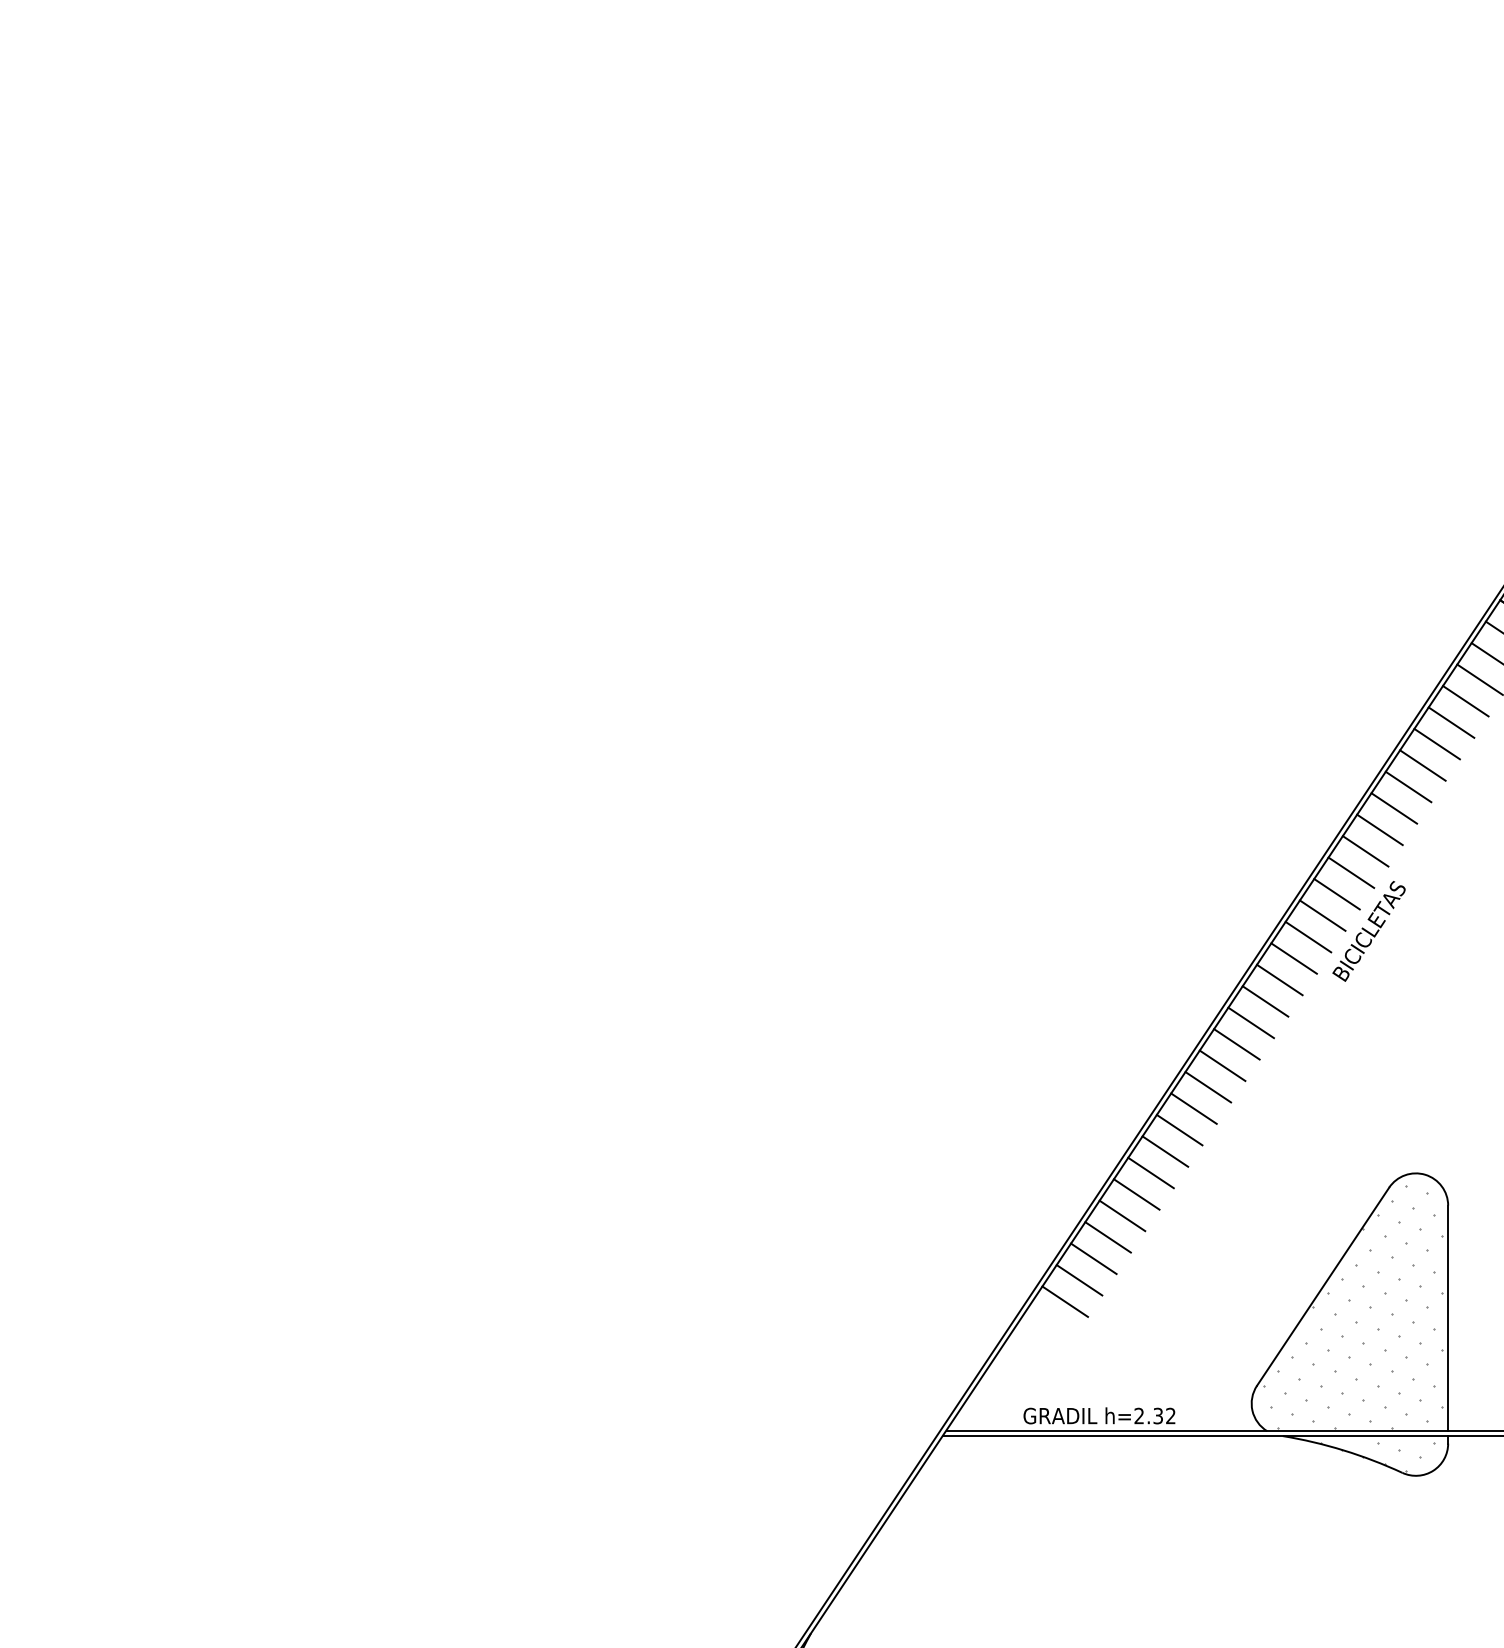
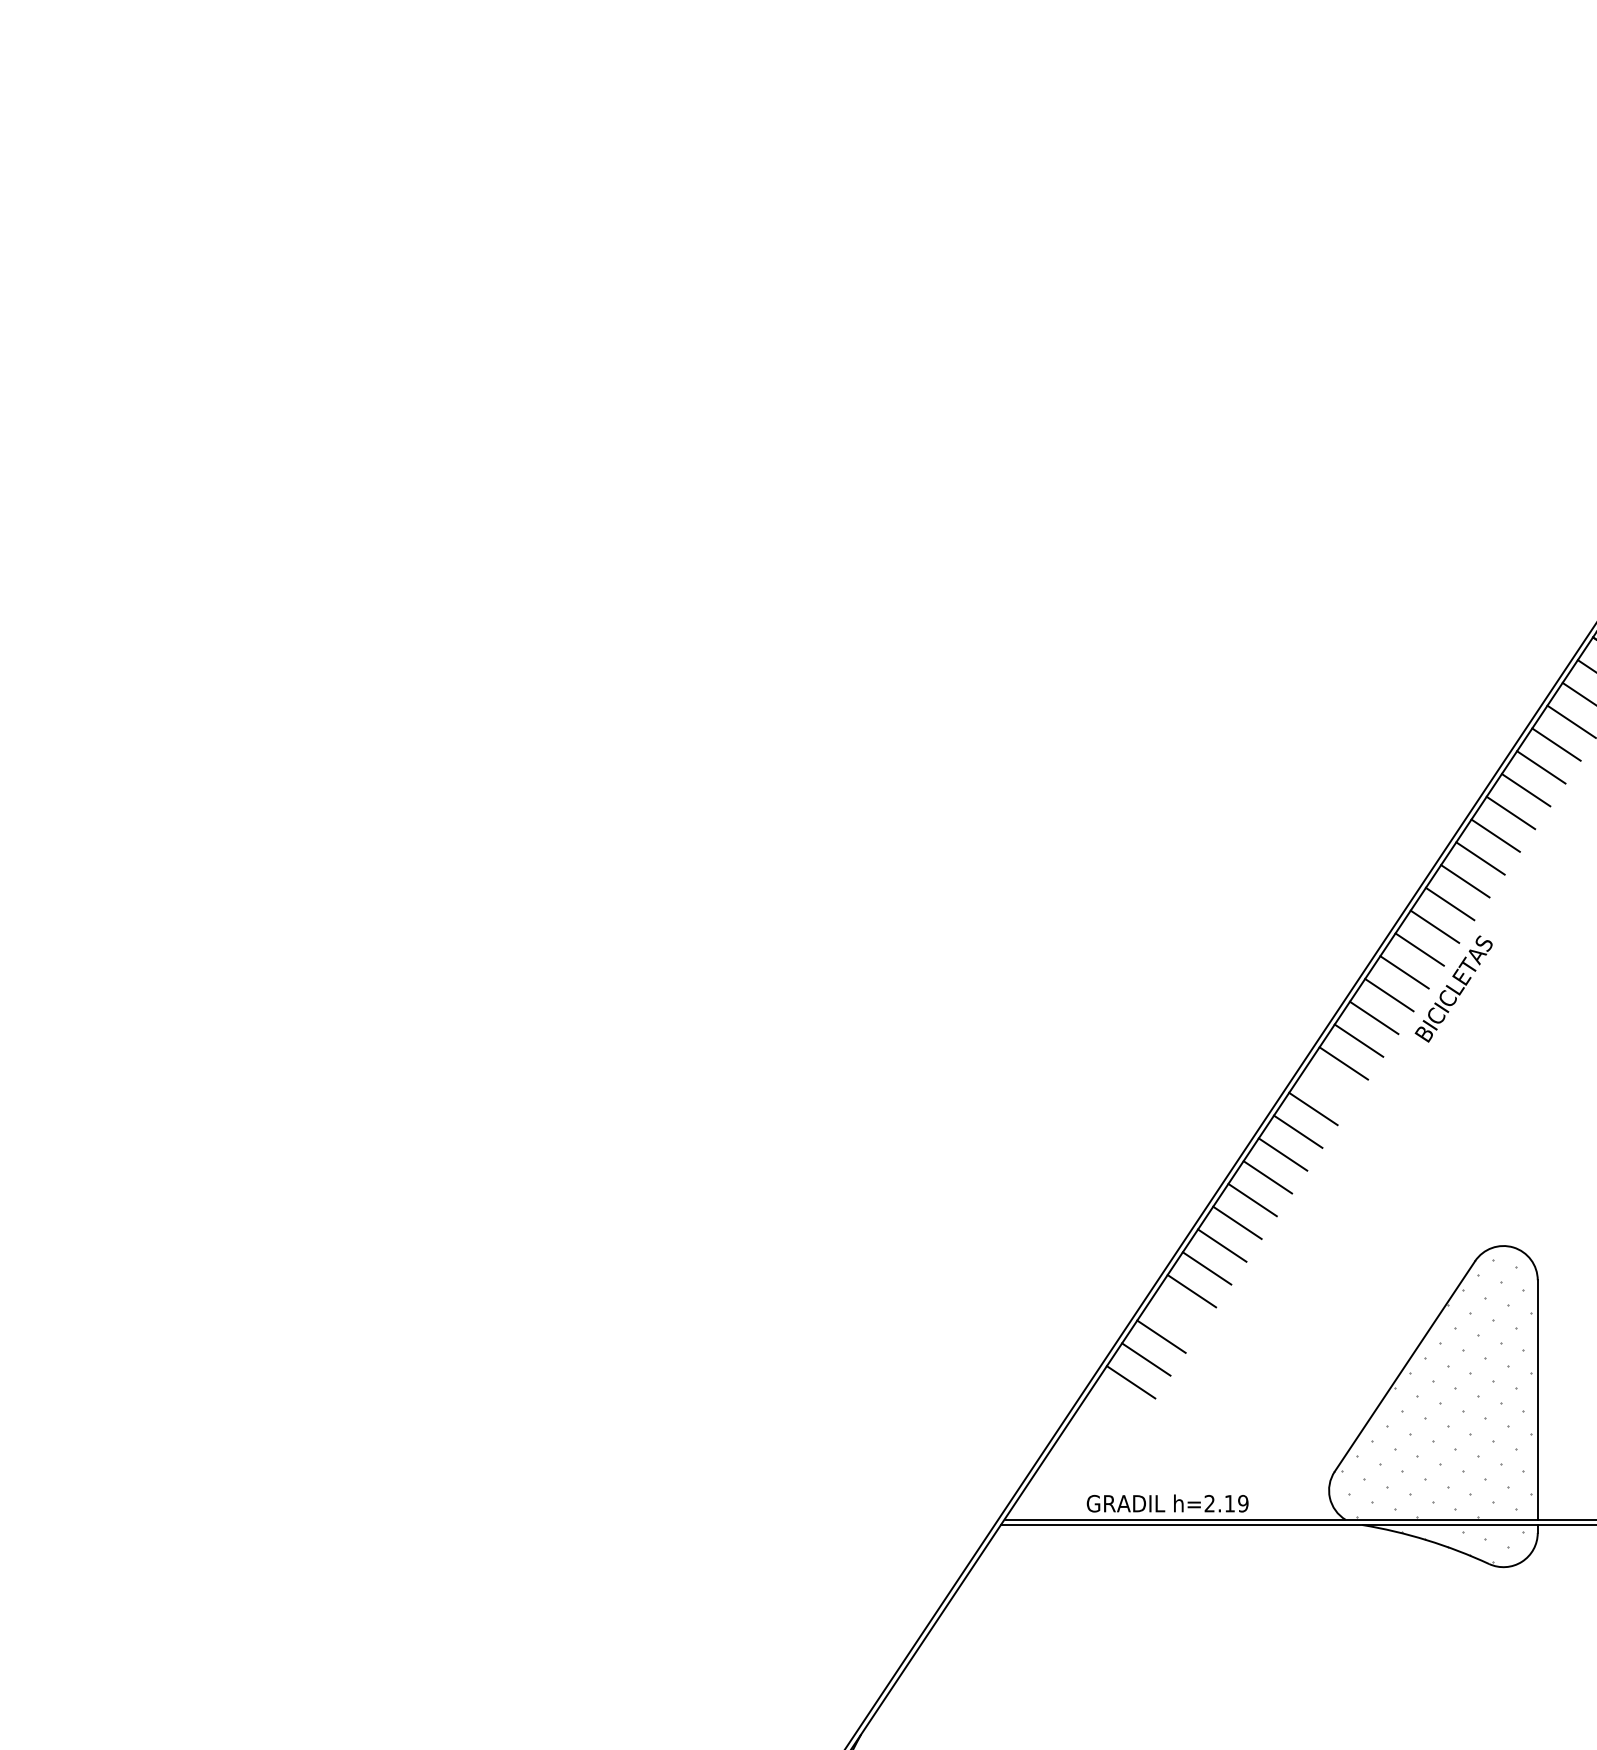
line: (1251, 1023) -> (1328, 1086), removed
line: (1107, 1236) -> (1176, 1313), removed
text: (1164, 1415) -> (1236, 1503), h=2.32 -> h=2.19

